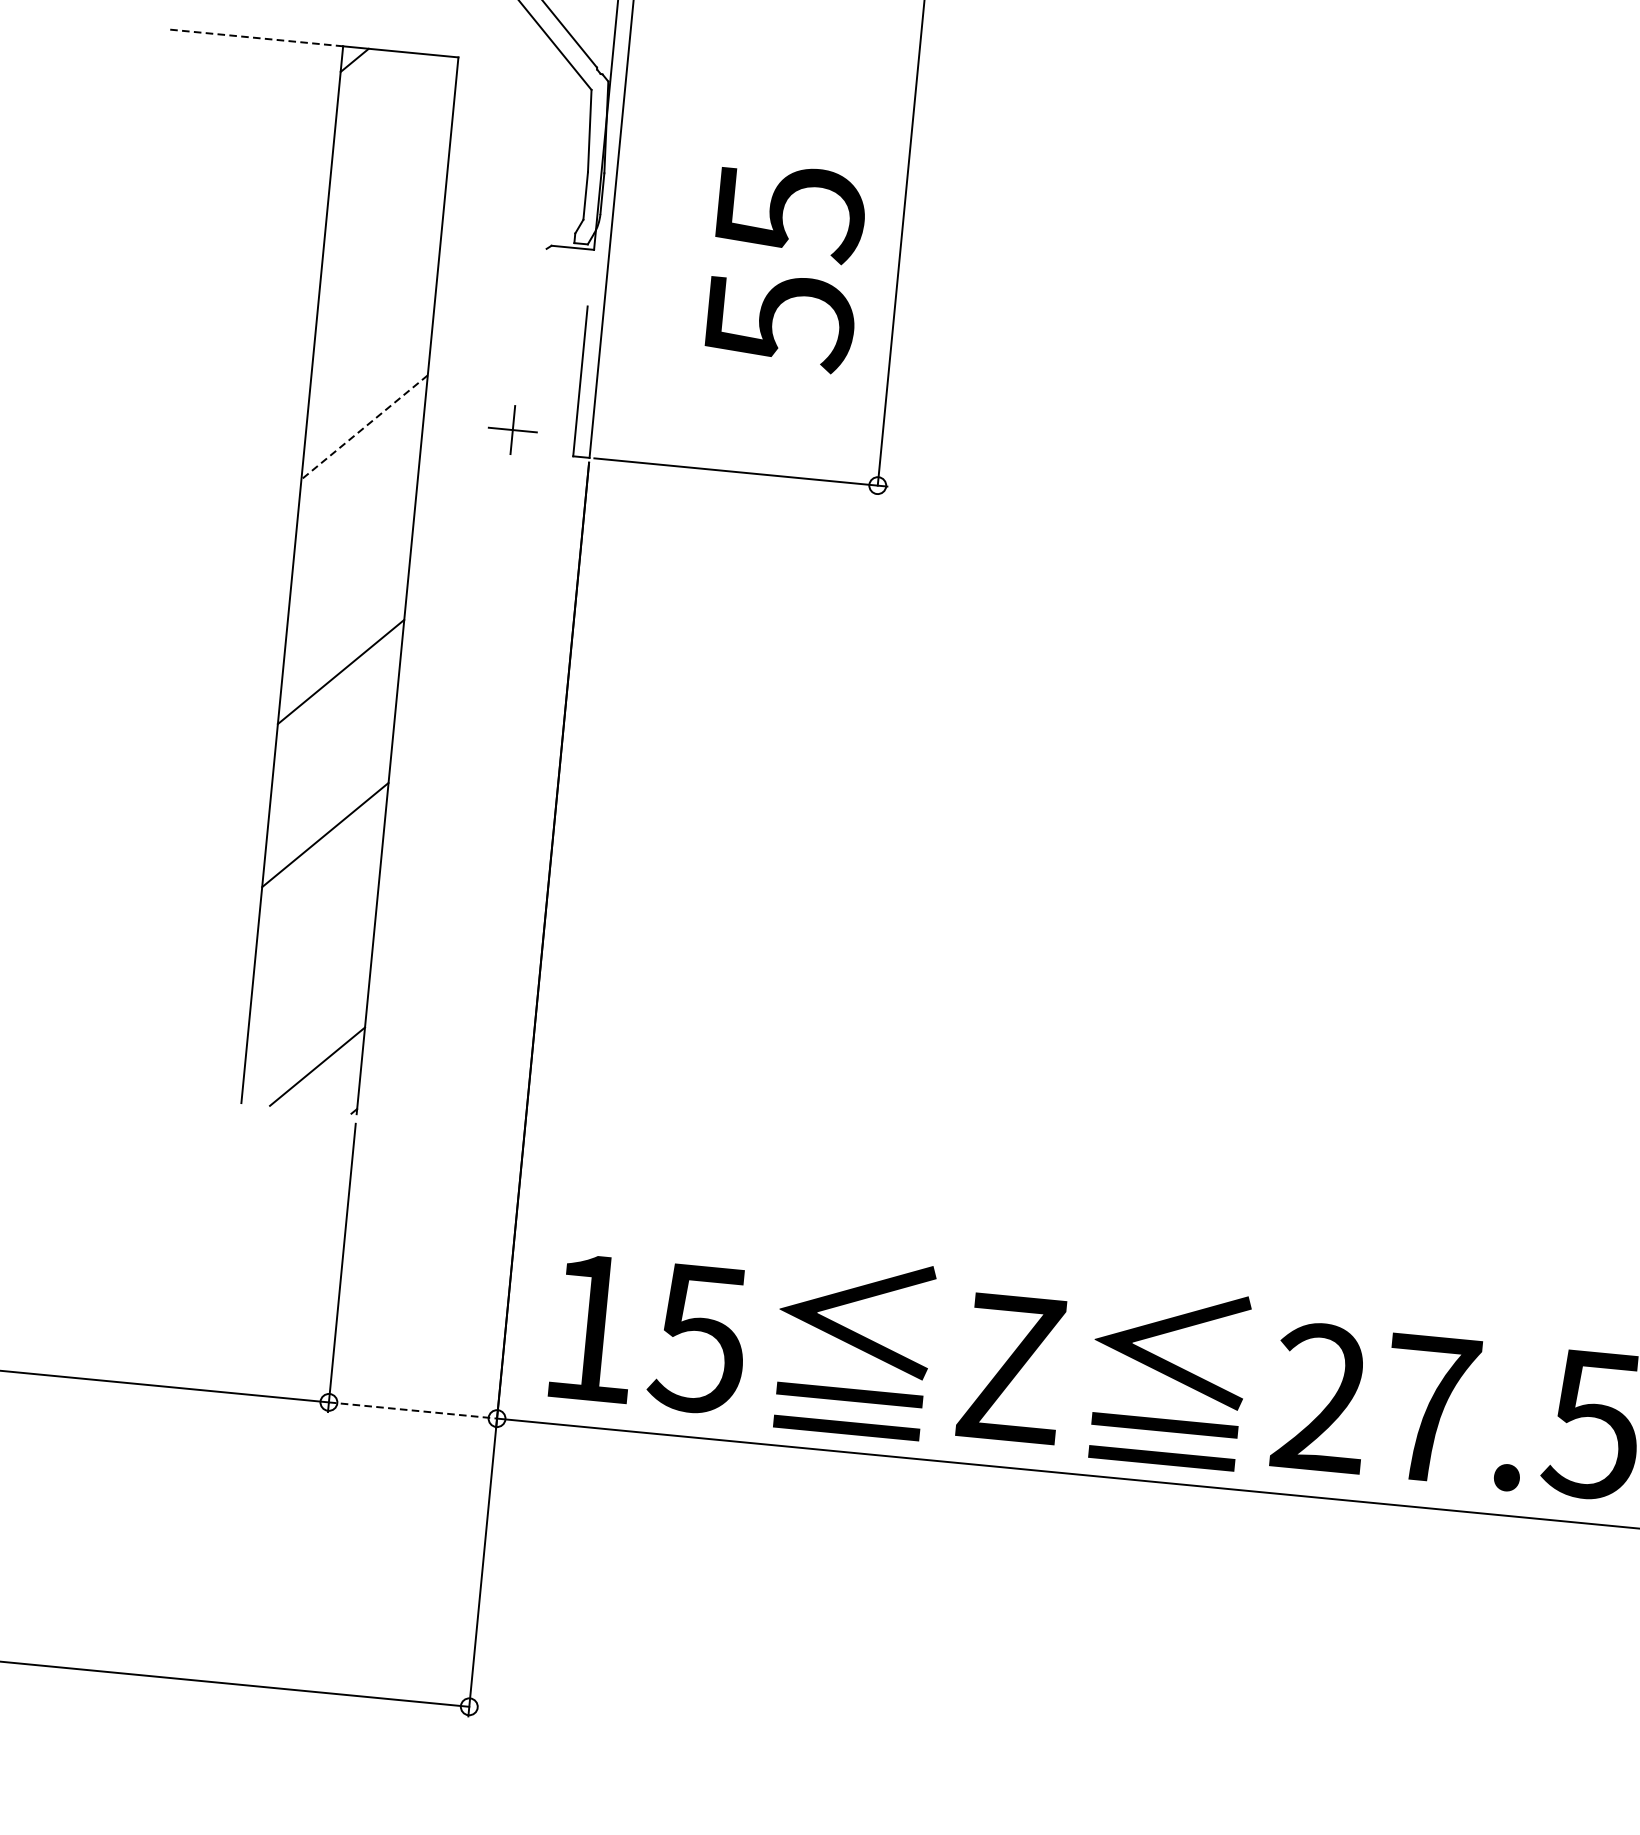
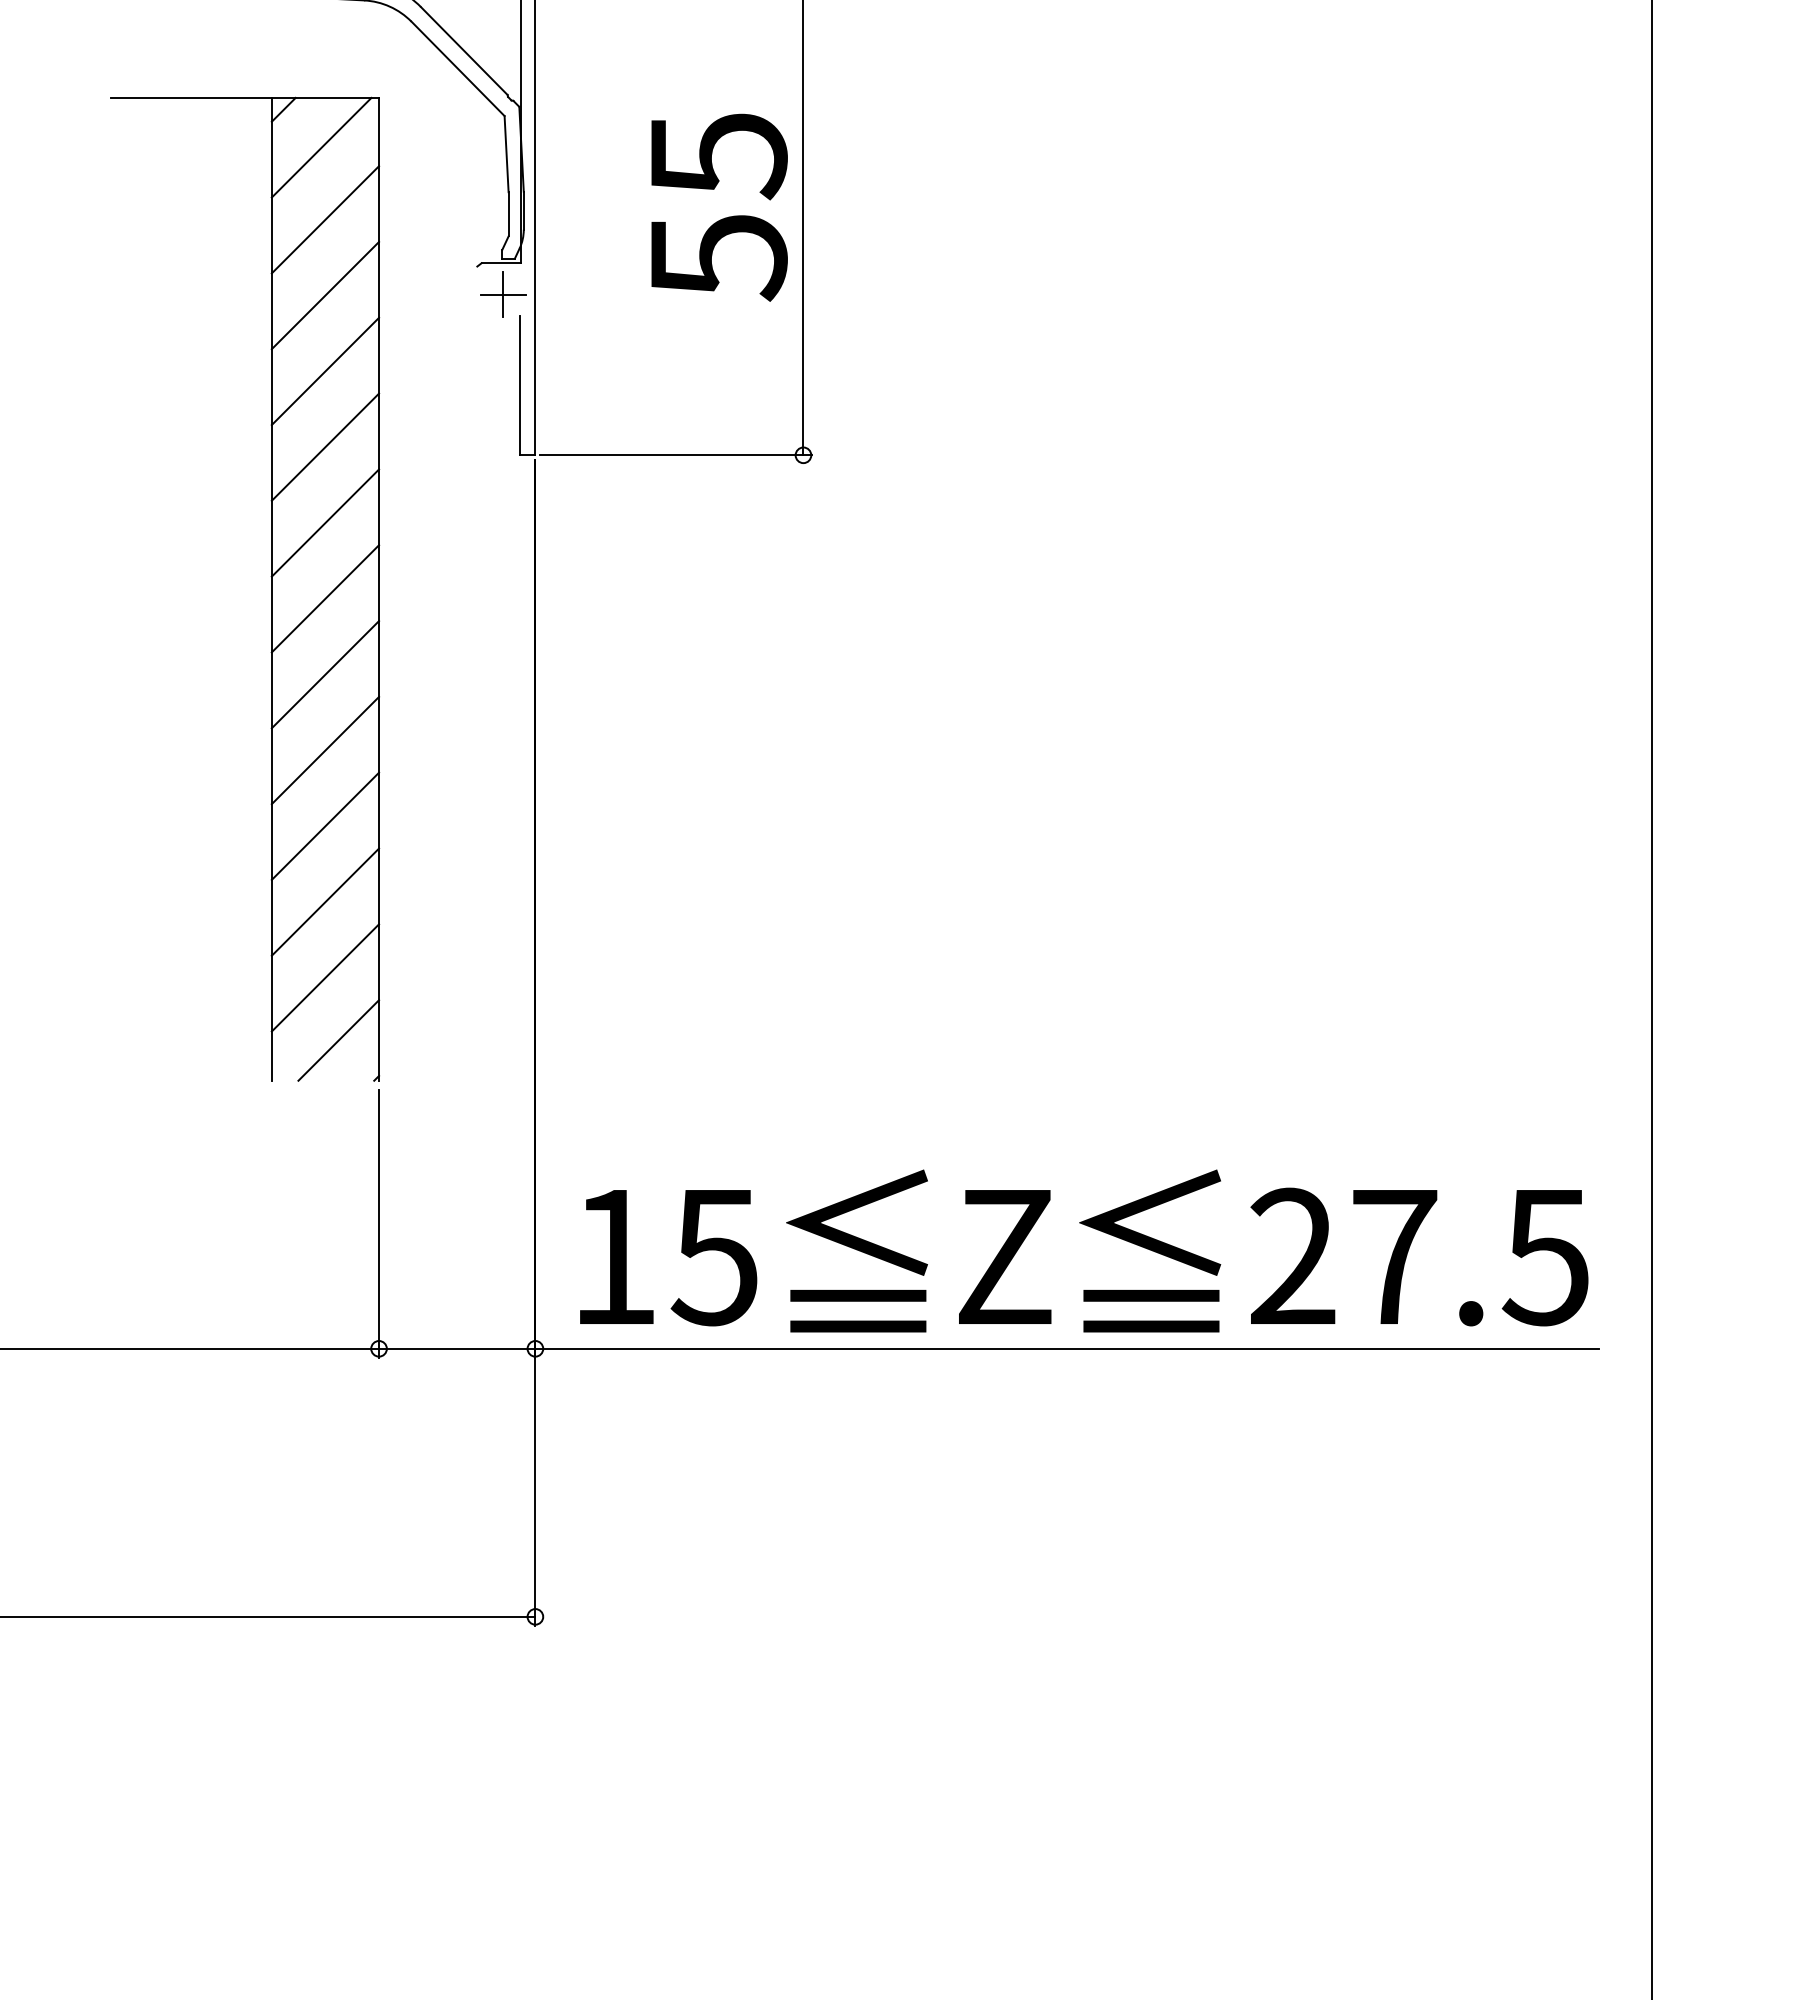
line: (256, 37) -> (191, 97), dashed -> solid
line: (391, 104) -> (321, 147), added
line: (388, 182) -> (325, 219), added
line: (380, 264) -> (325, 295), added
text: (785, 267) -> (719, 207), moved
line: (372, 346) -> (325, 371), added
line: (364, 427) -> (325, 447), dashed -> solid
part: (513, 430) -> (503, 294), moved
line: (356, 508) -> (325, 522), added
line: (349, 590) -> (325, 598), added
line: (333, 753) -> (325, 750), added
line: (317, 915) -> (325, 901), added
line: (309, 997) -> (325, 977), added
line: (413, 1410) -> (457, 1348), dashed -> solid

